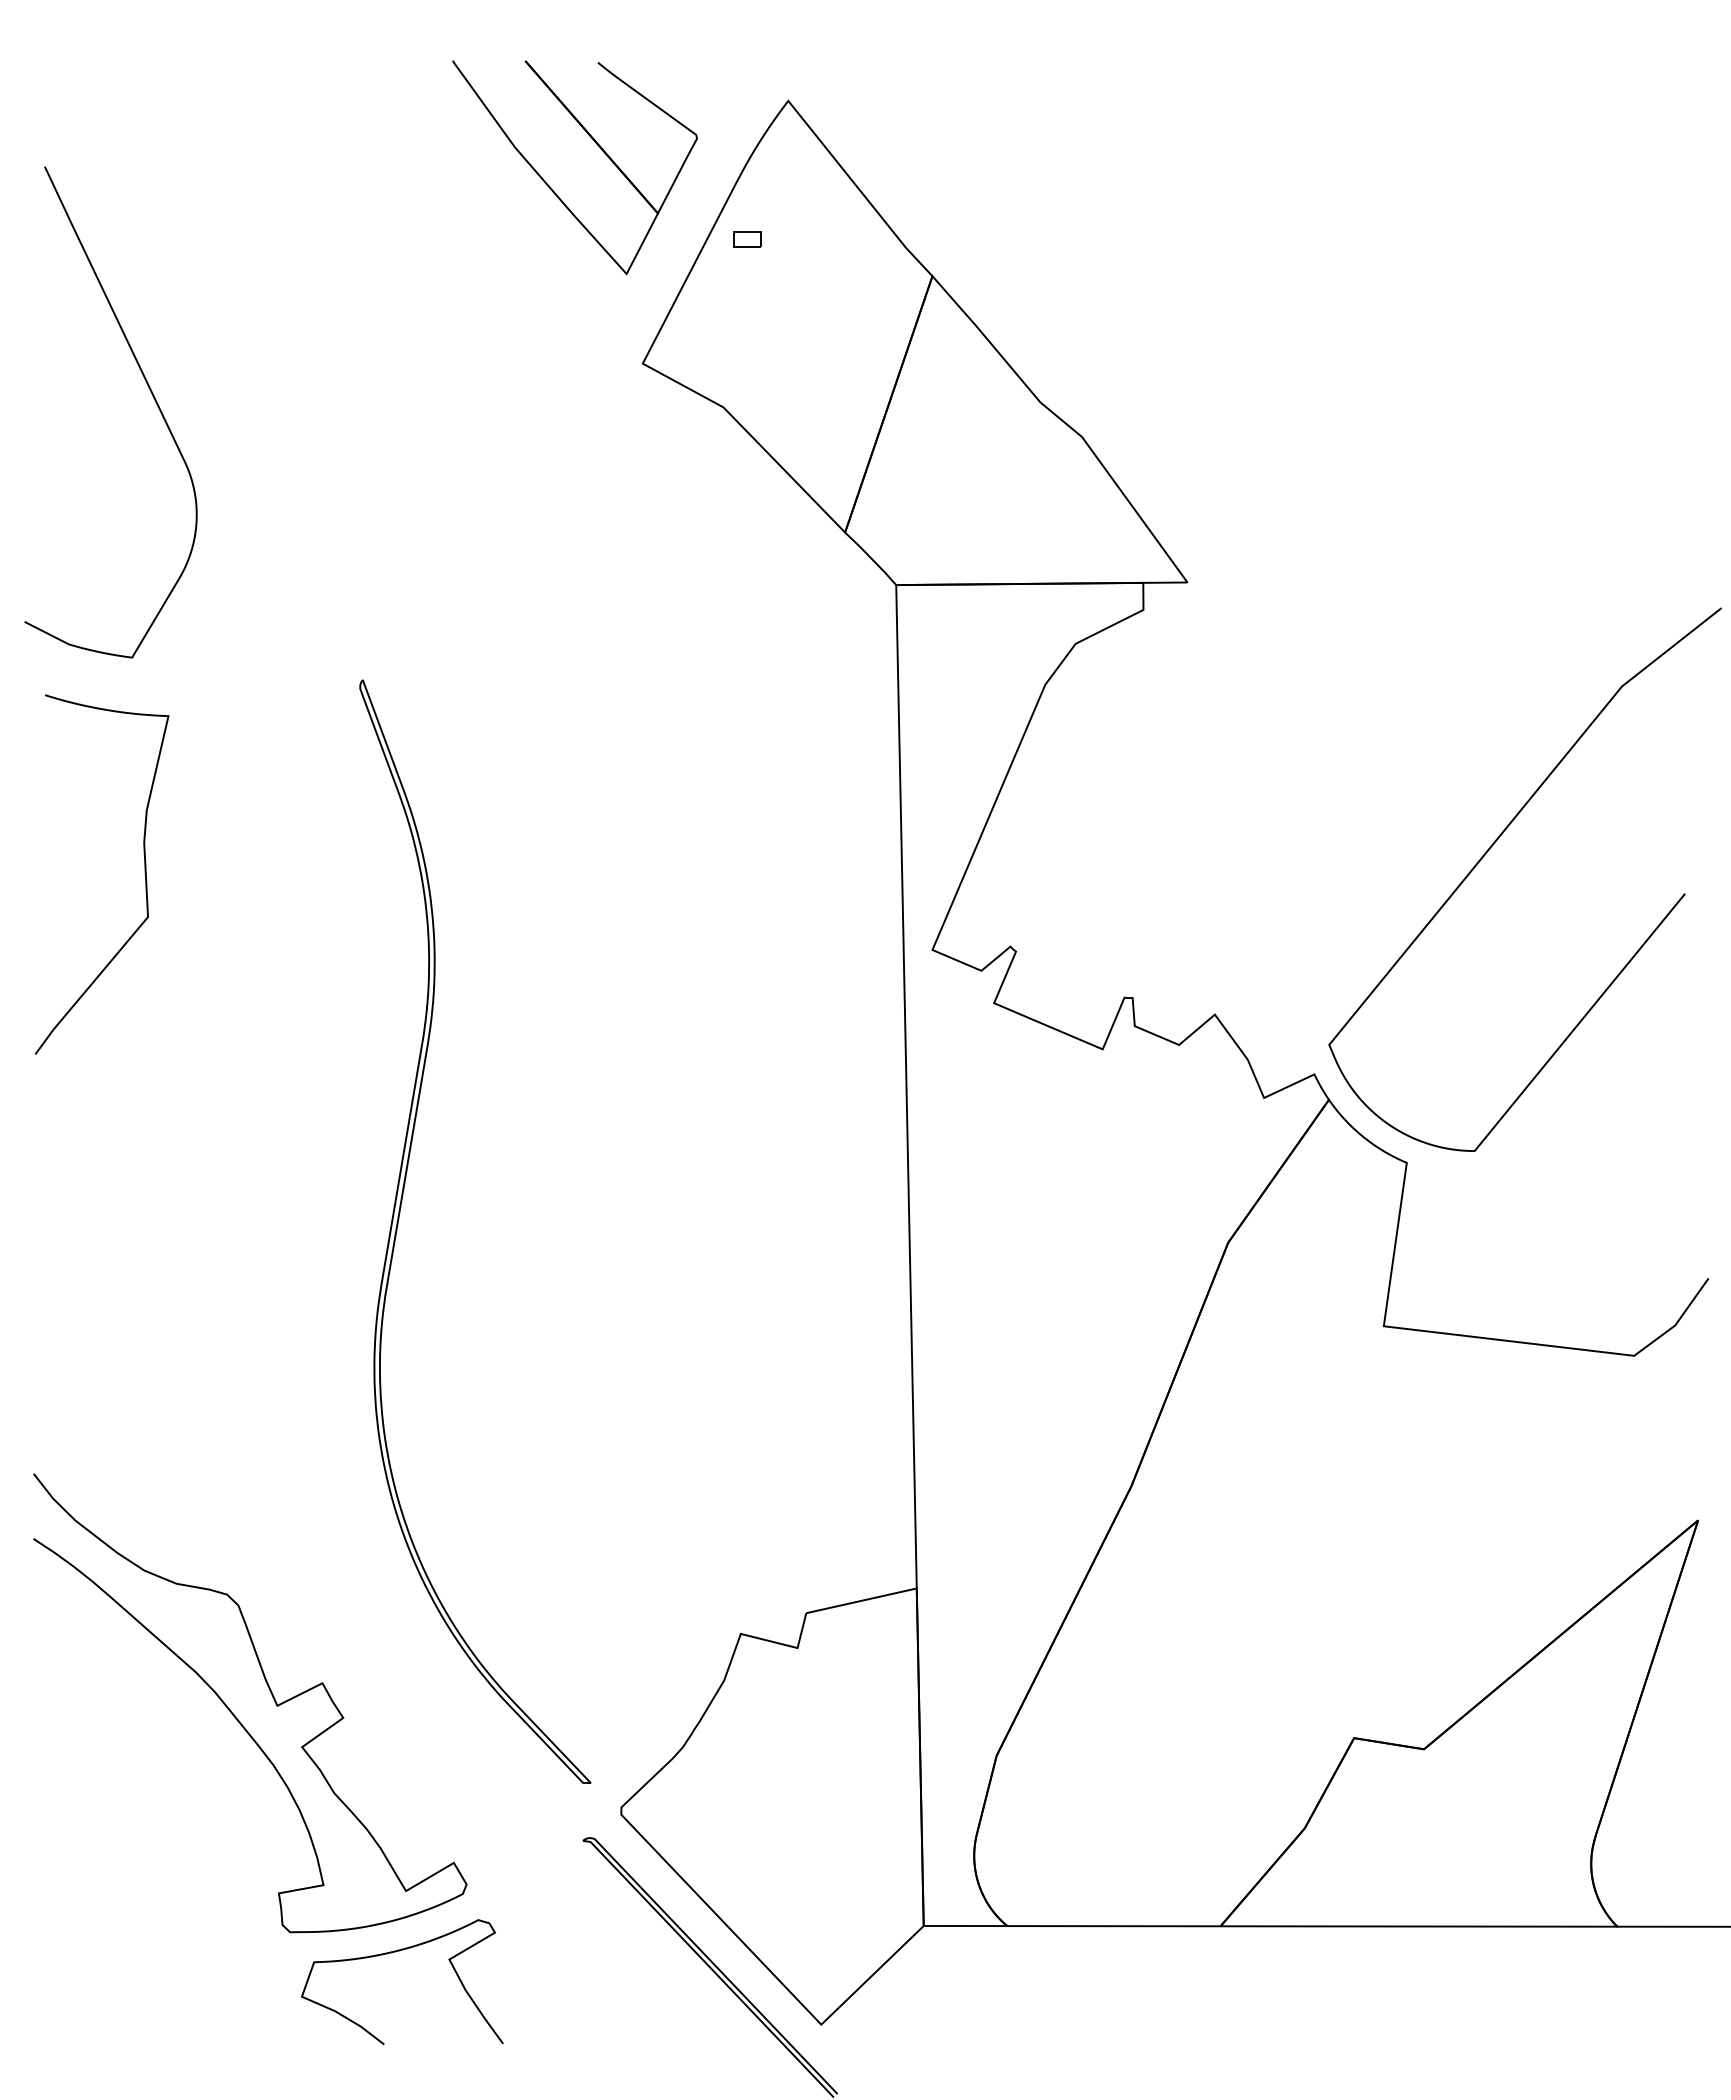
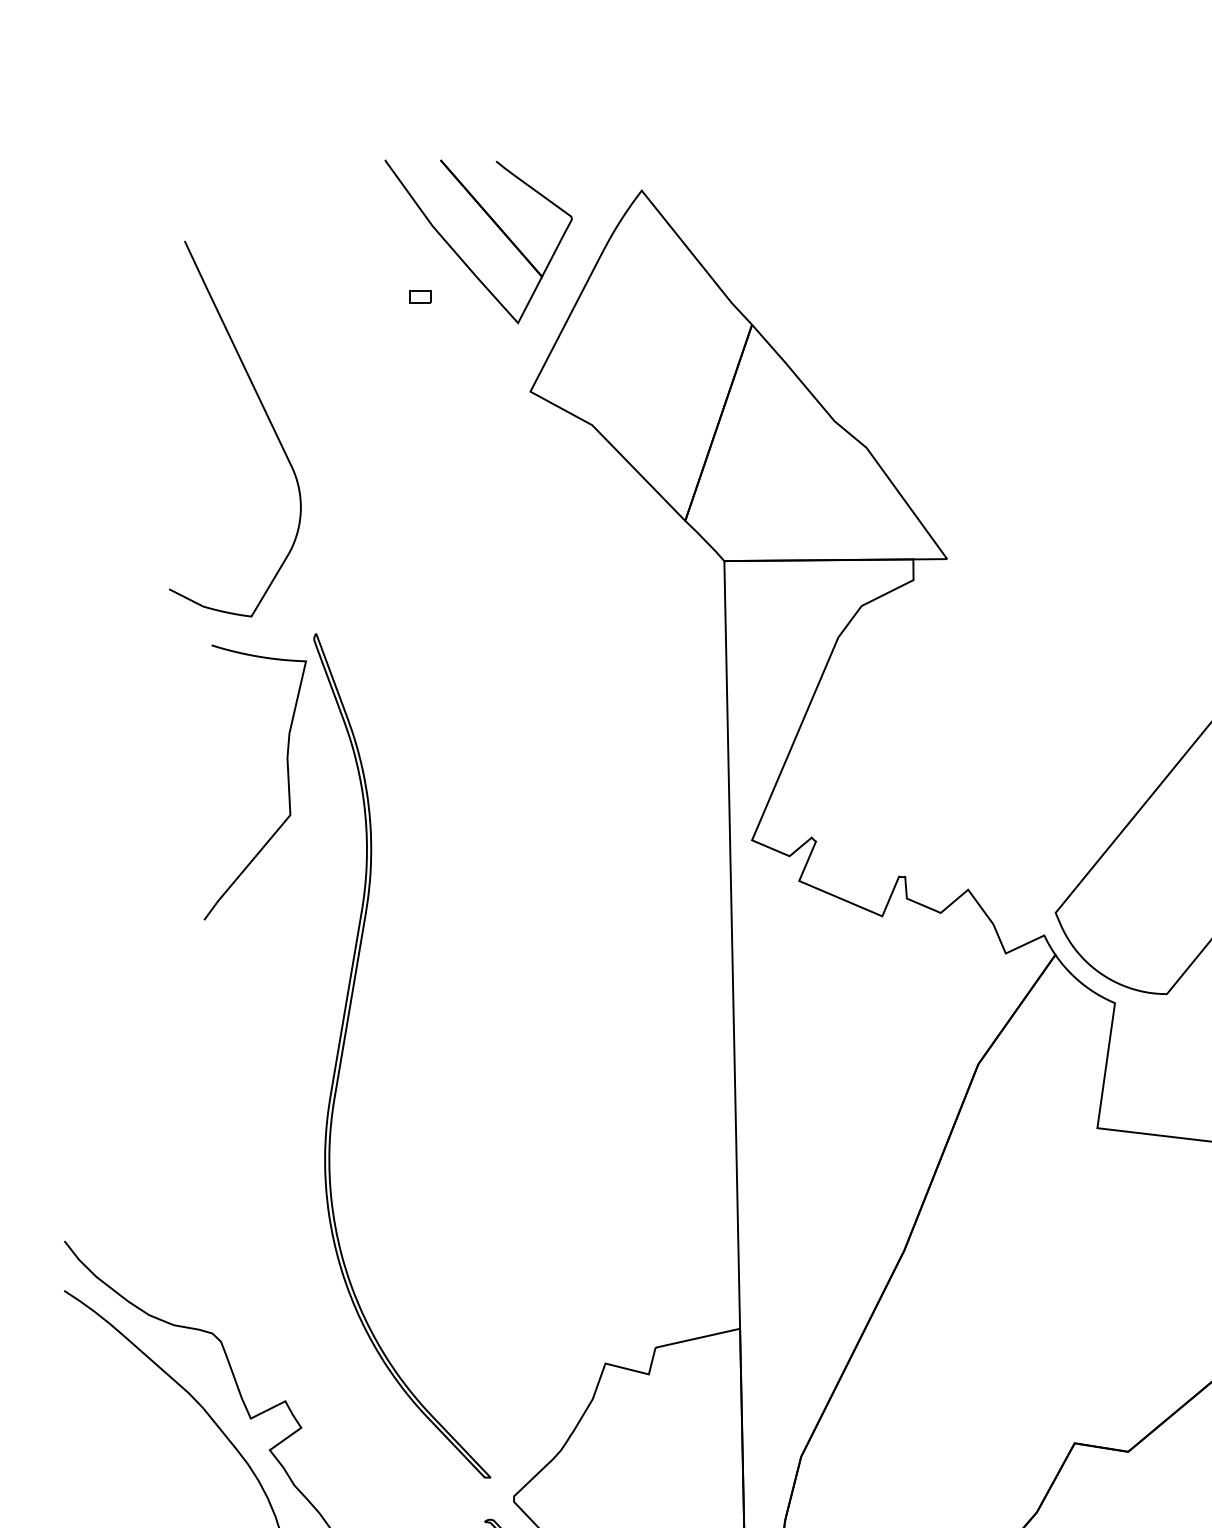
part: (747, 239) -> (420, 296), moved
curve: (150, 392) -> (265, 413), moved
curve: (144, 873) -> (287, 781), moved

